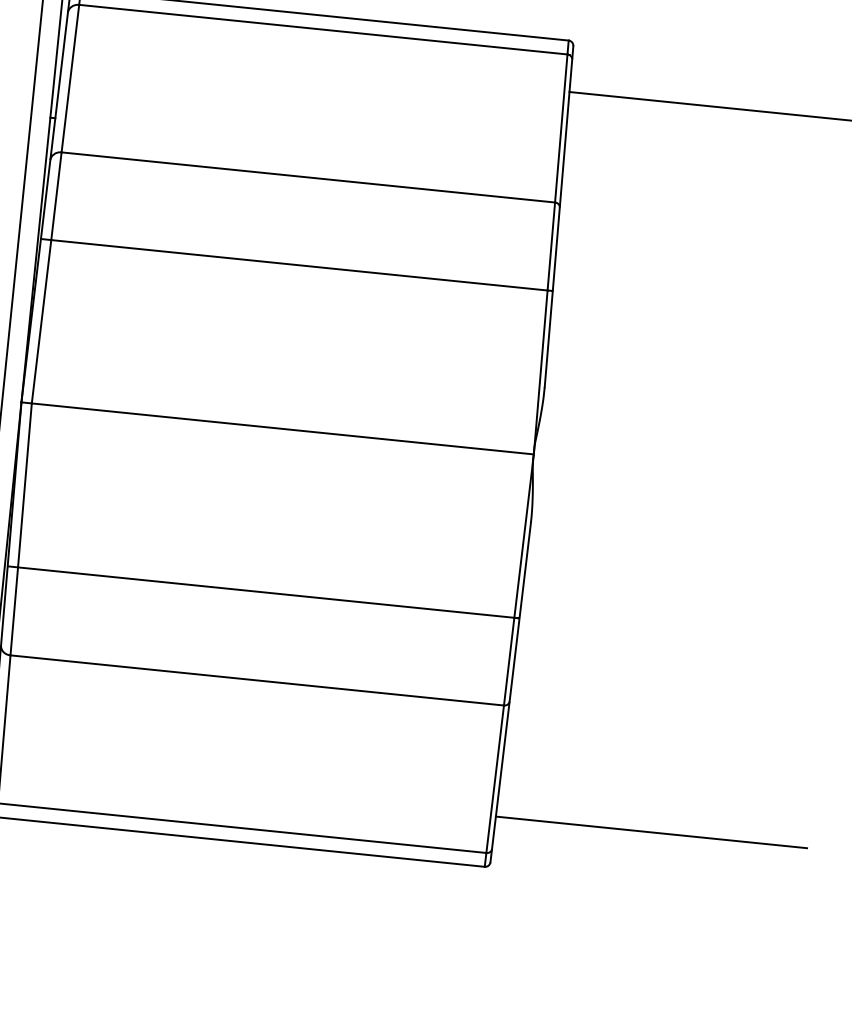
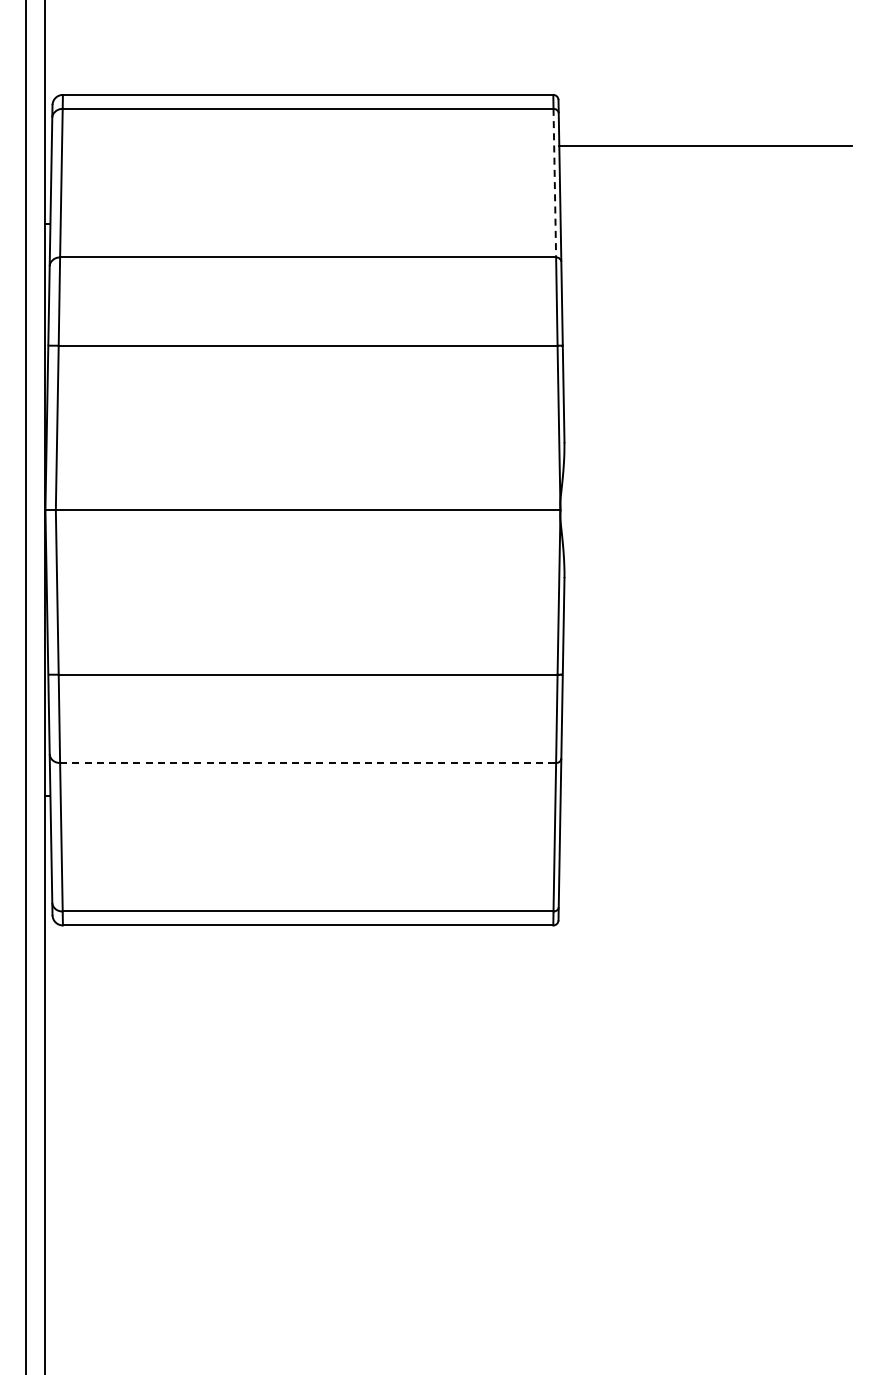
line: (560, 128) -> (554, 183), solid -> dashed
line: (257, 680) -> (308, 763), solid -> dashed
line: (651, 832) -> (715, 874), removed

